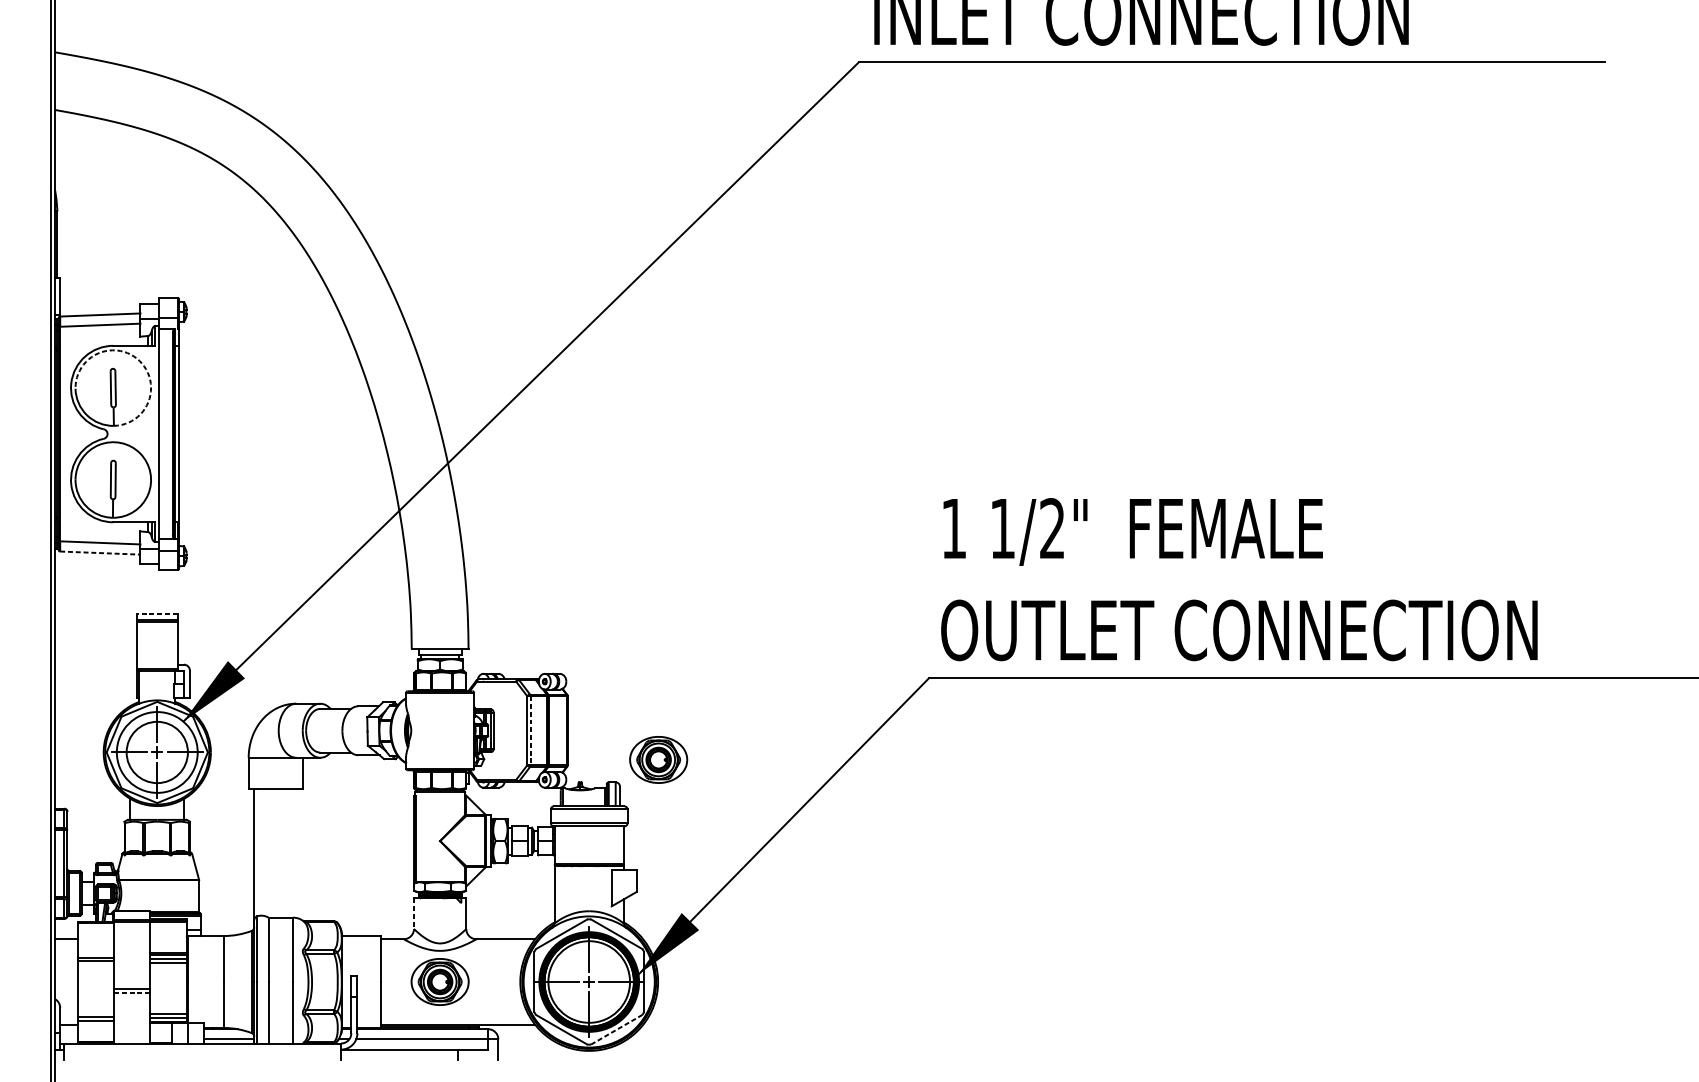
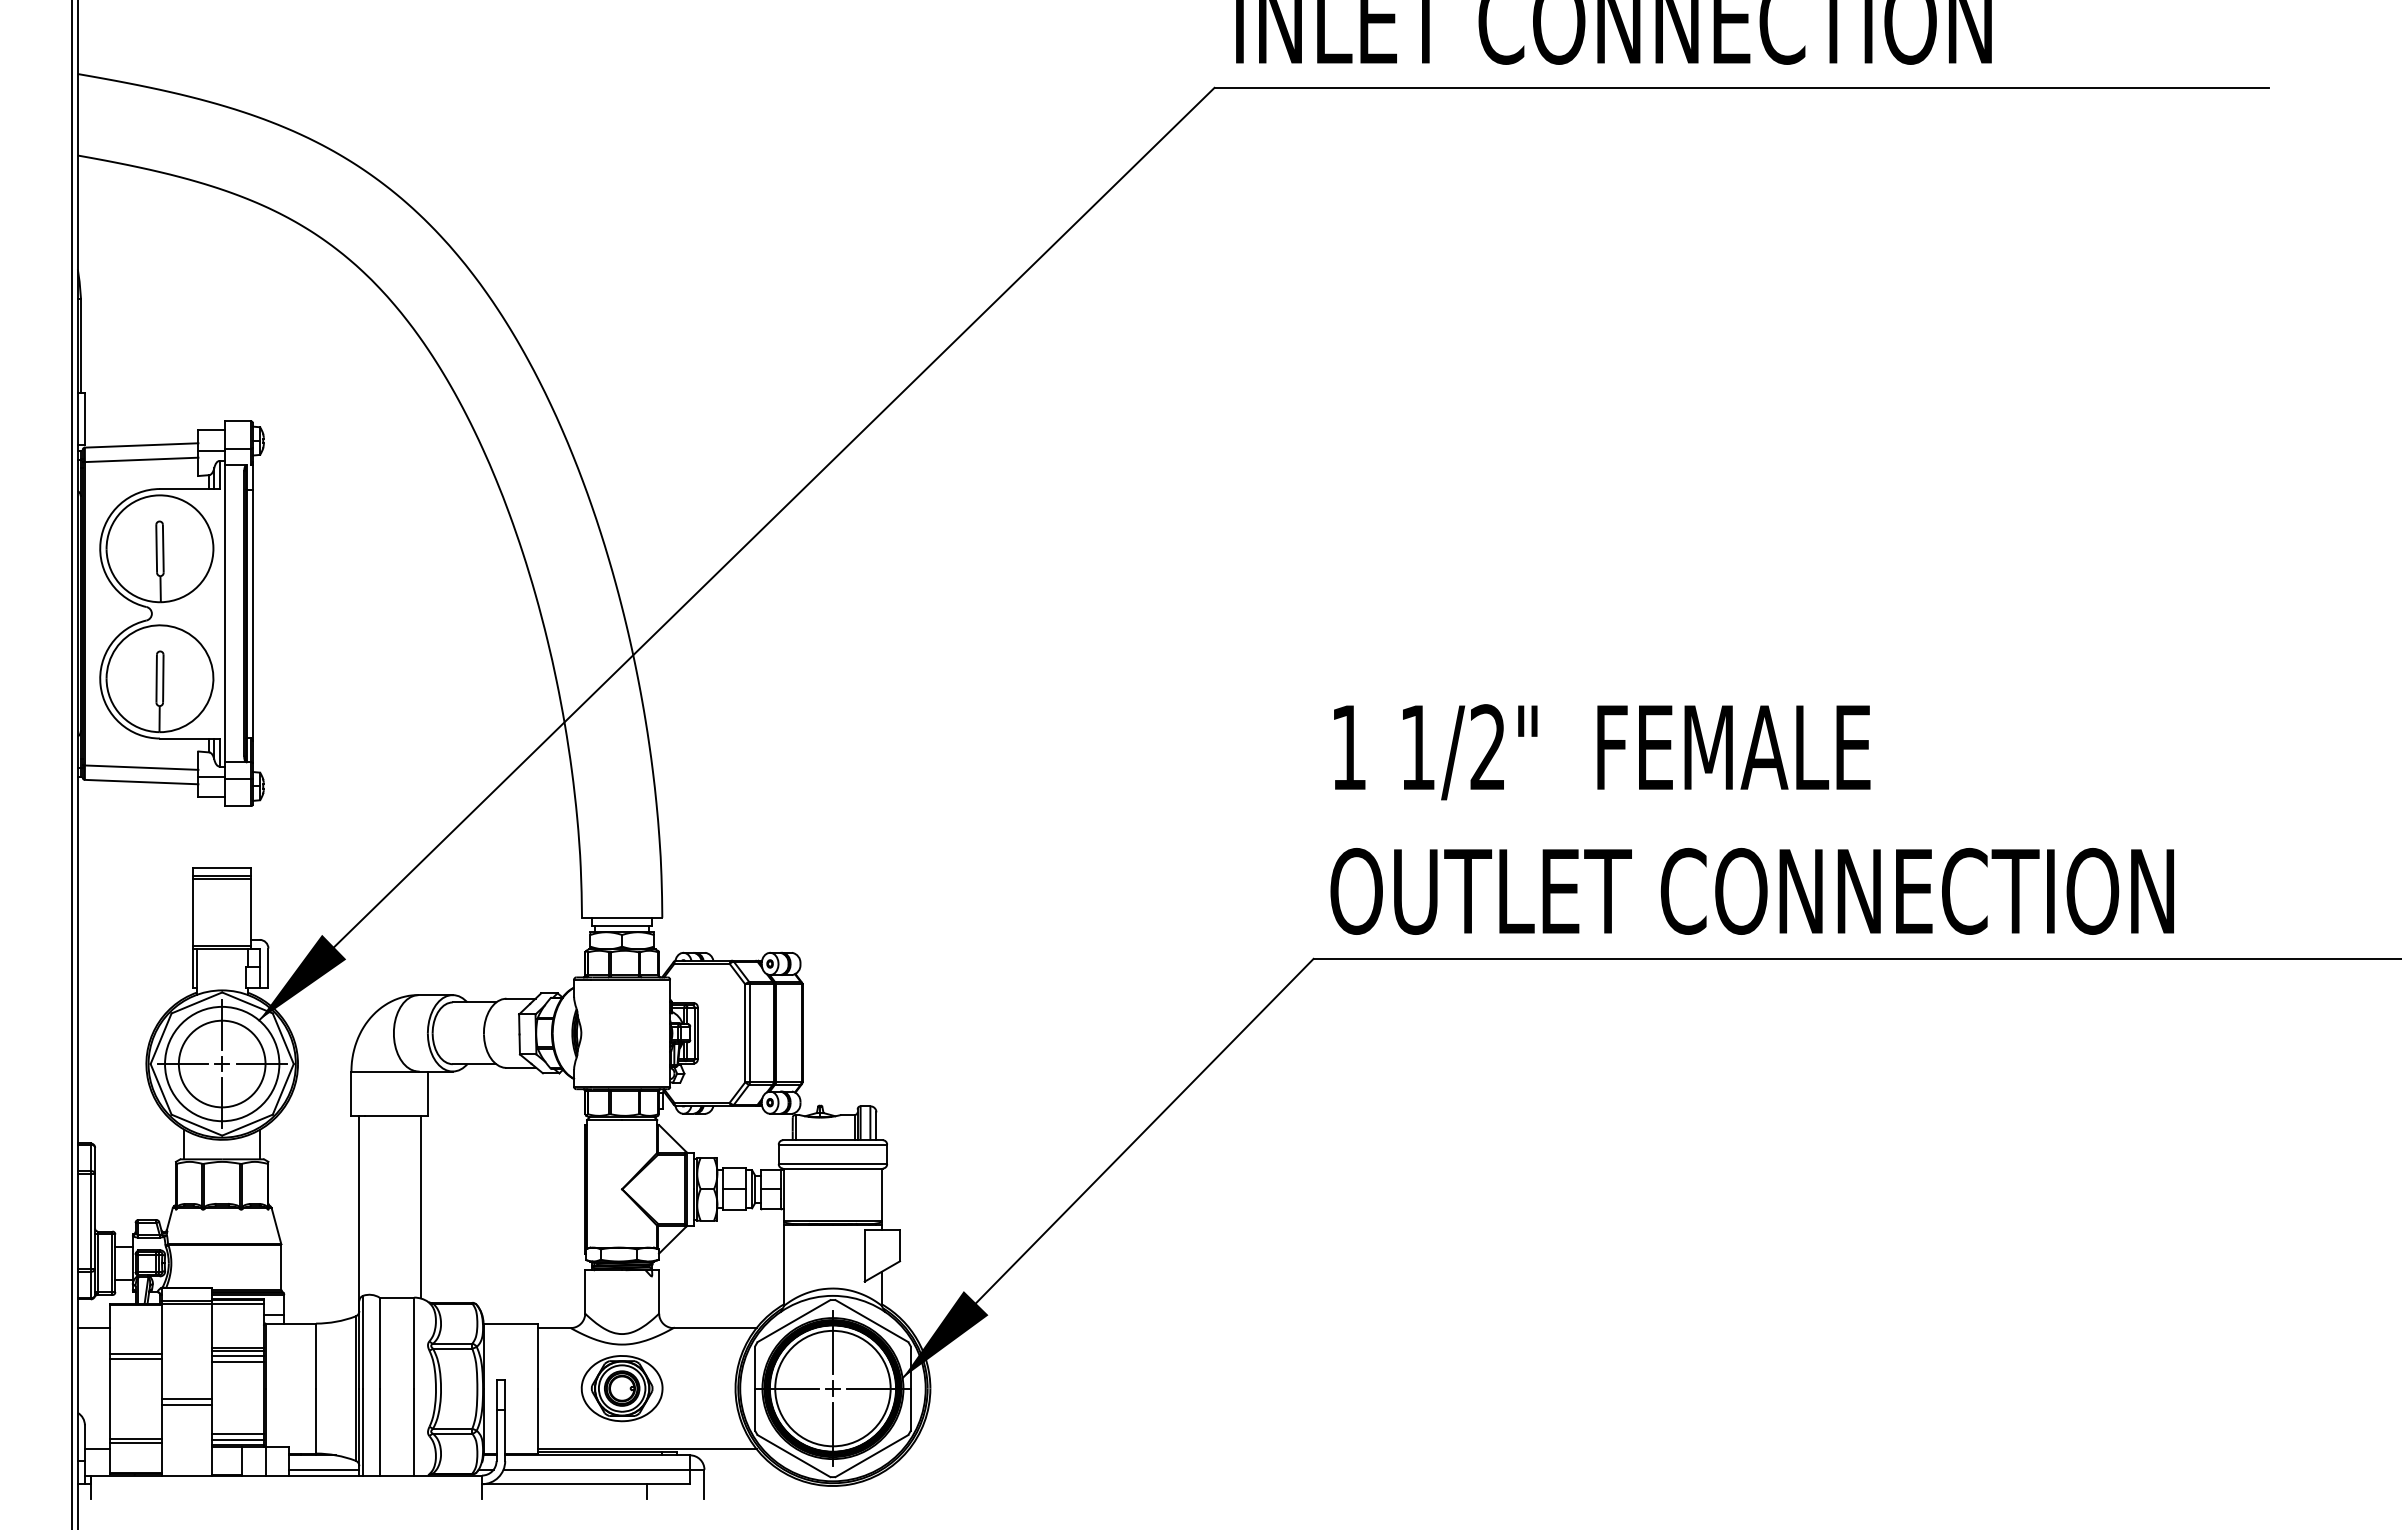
arc: (139, 361) -> (197, 510), dashed -> solid
line: (100, 553) -> (141, 782), dashed -> solid
line: (157, 613) -> (222, 867), dashed -> solid
line: (530, 730) -> (750, 1033), dashed -> solid
part: (658, 759) -> (930, 1074), removed
line: (297, 853) -> (420, 1207), added
line: (414, 913) -> (585, 1291), dashed -> solid
line: (132, 993) -> (186, 1404), dashed -> solid
line: (616, 1030) -> (871, 1456), dashed -> solid

